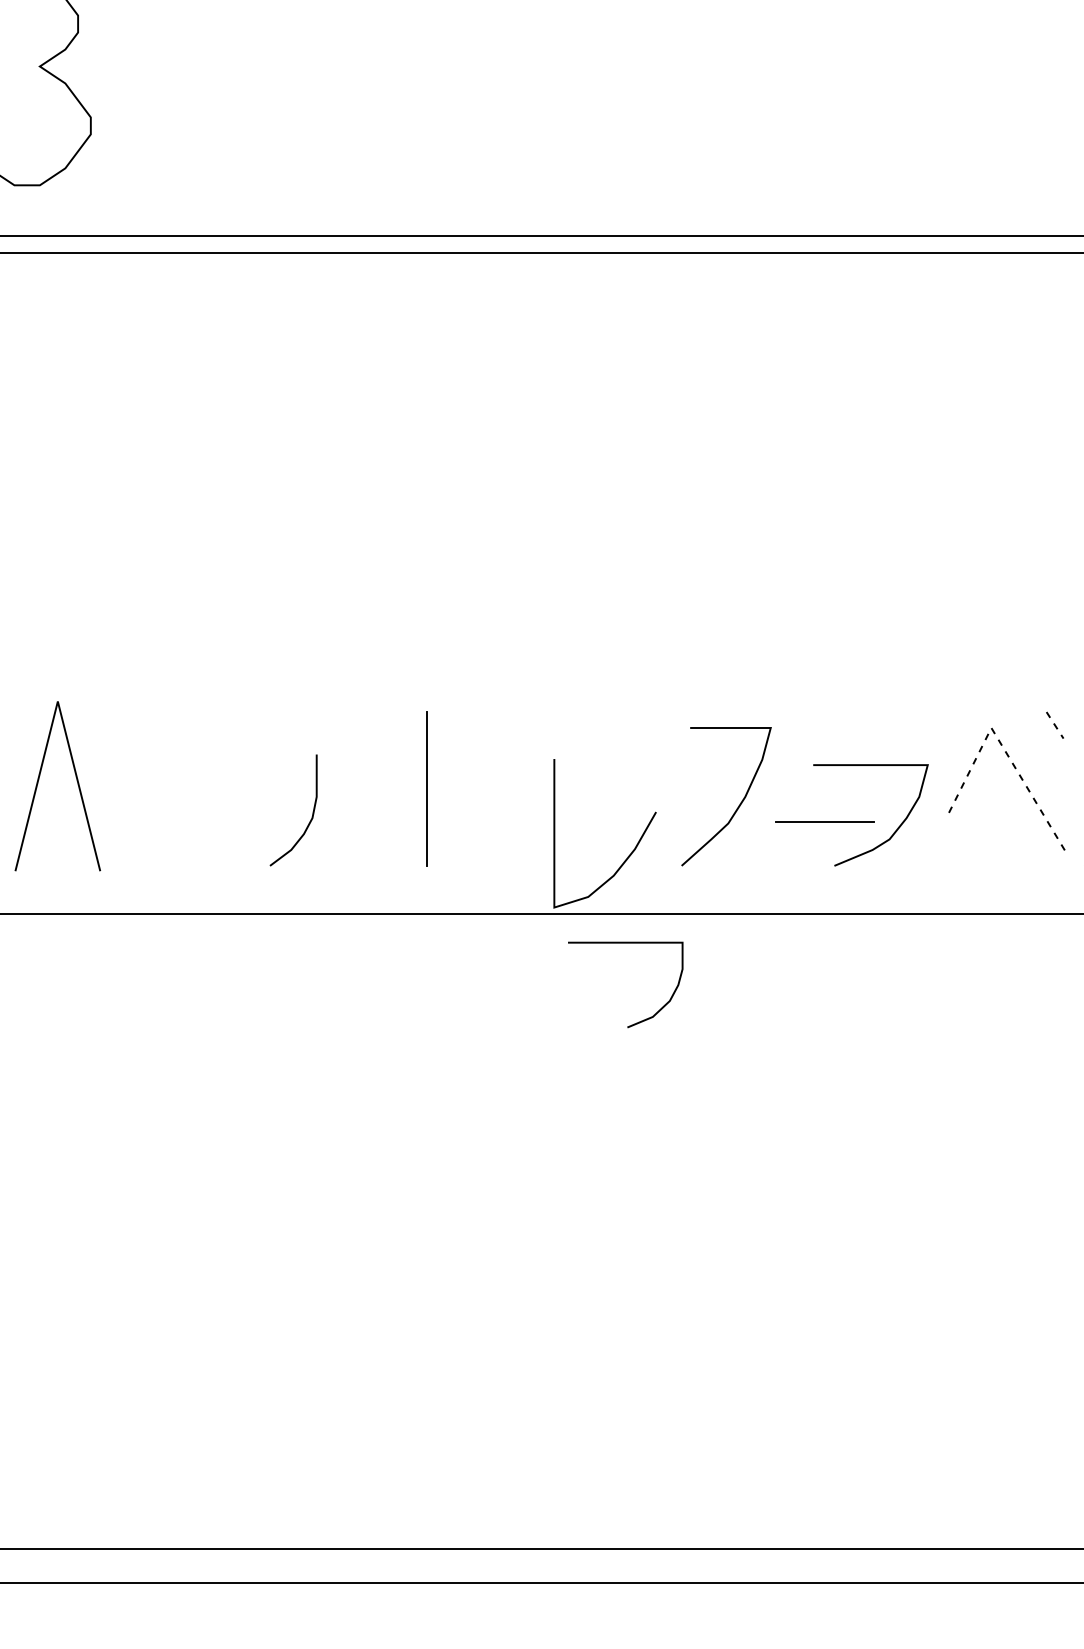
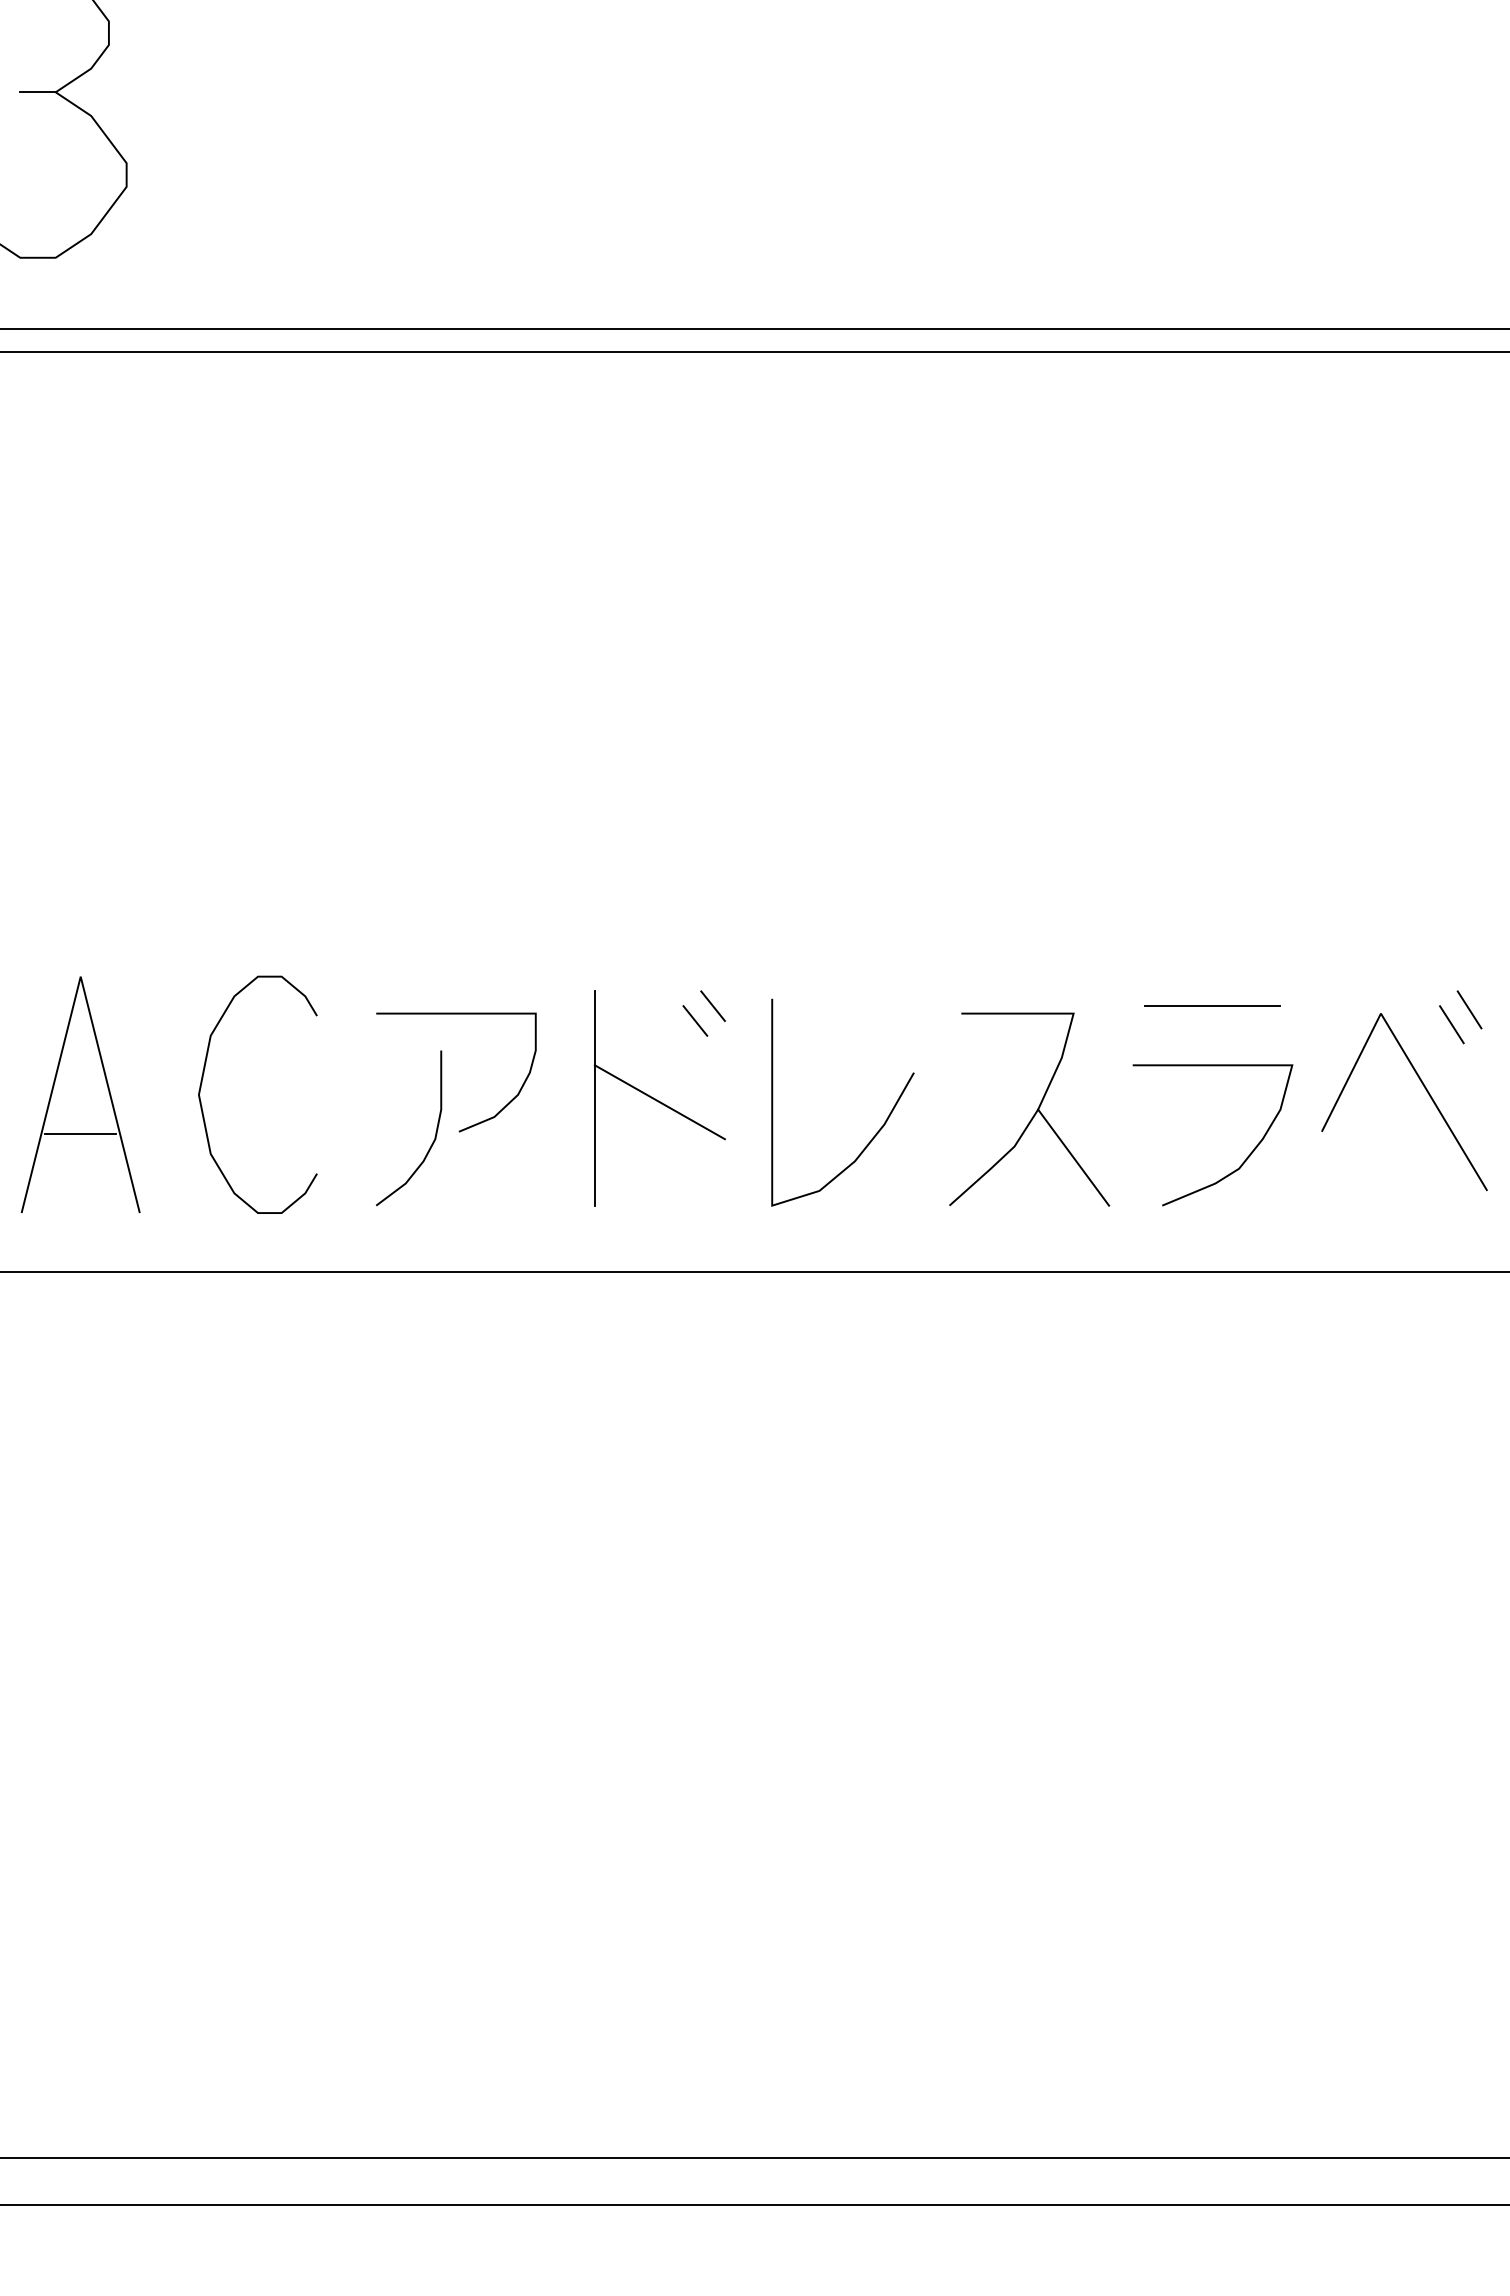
line: (26, 66) -> (37, 92), added
line: (511, 722) -> (712, 1005), added
line: (1055, 725) -> (1469, 1009), dashed -> solid
line: (499, 732) -> (695, 1020), added
line: (1042, 735) -> (1451, 1024), added
line: (1004, 750) -> (1399, 1045), dashed -> solid
curve: (145, 778) -> (202, 1083), added
line: (473, 791) -> (659, 1102), added
line: (57, 814) -> (80, 1134), added
line: (825, 821) -> (1212, 1005), moved
line: (770, 831) -> (1073, 1157), added
curve: (629, 855) -> (876, 1132), moved
curve: (639, 1021) -> (475, 1123), moved

